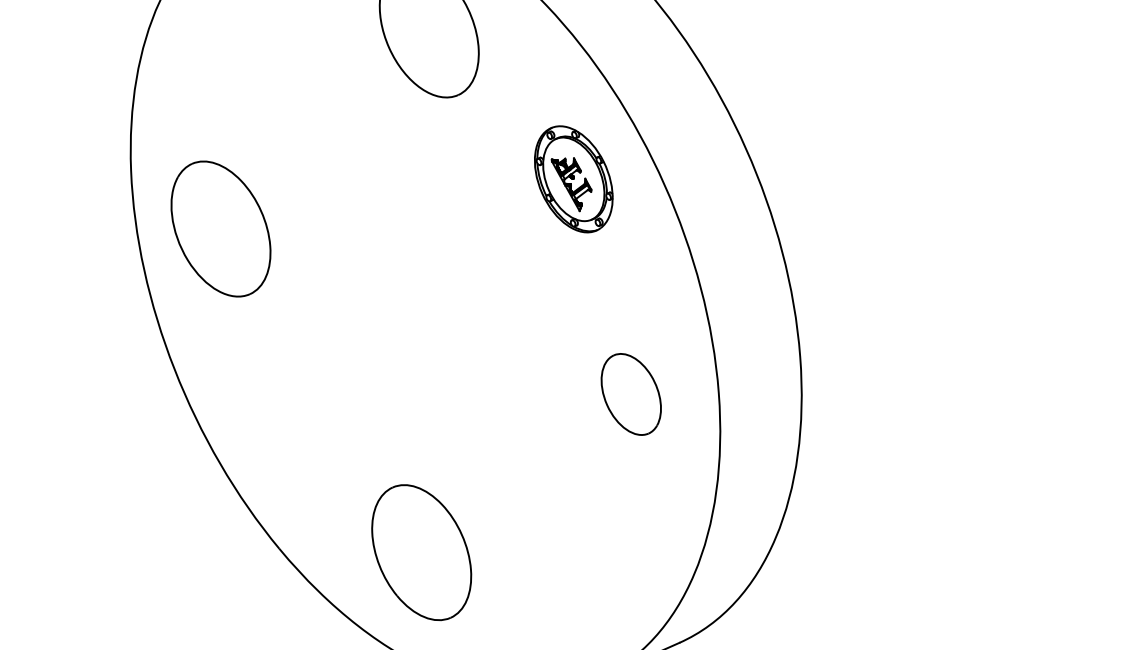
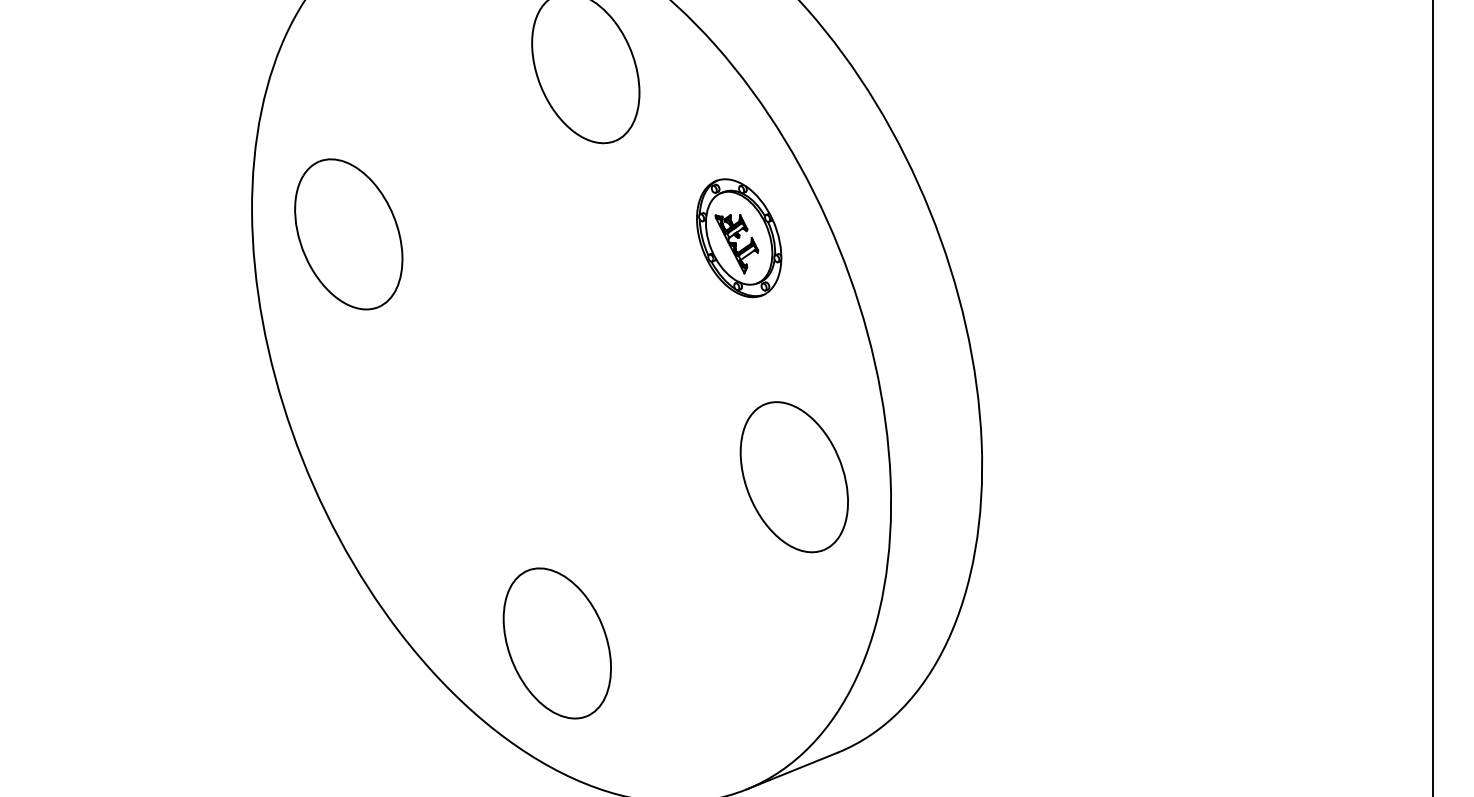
part: (220, 229) -> (348, 234), moved
part: (630, 394) -> (793, 477), size x1.67

